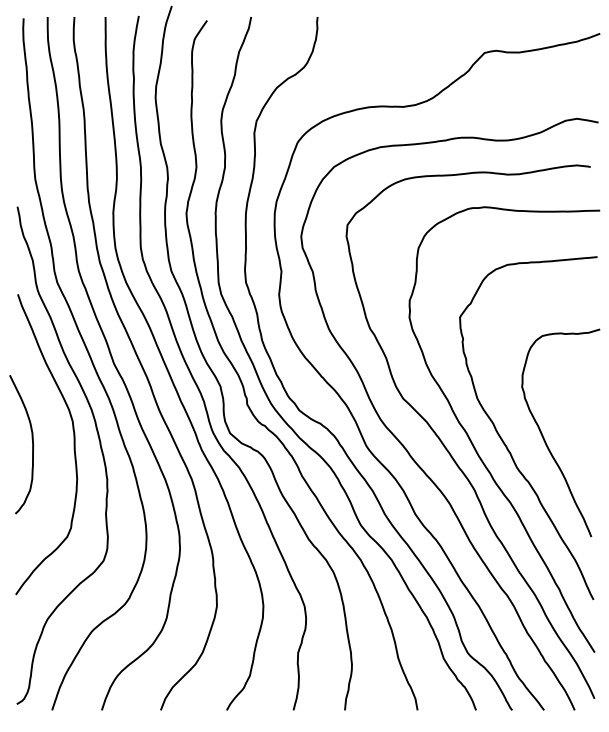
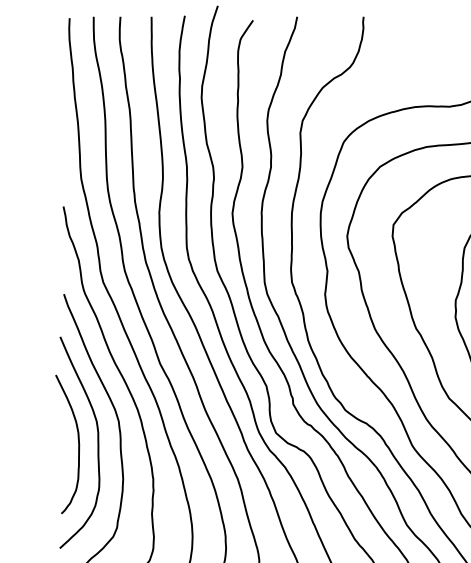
curve: (51, 442) -> (97, 442), added

